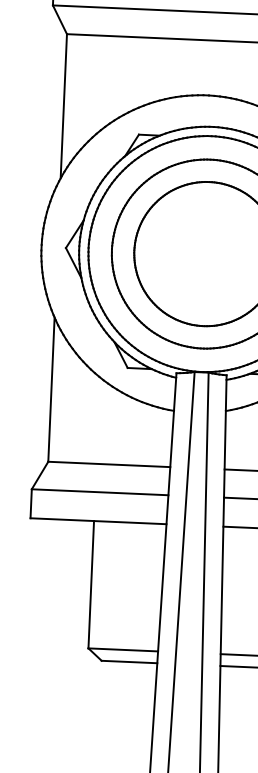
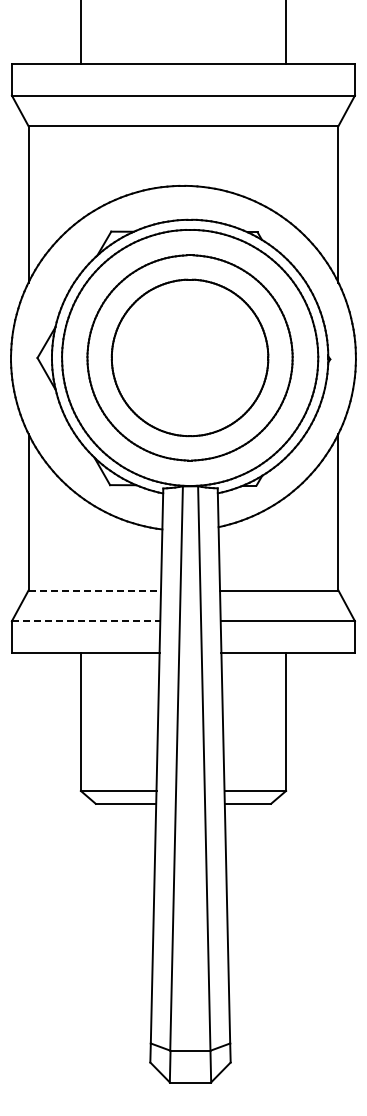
line: (109, 464) -> (95, 590), solid -> dashed
line: (100, 492) -> (86, 621), solid -> dashed

